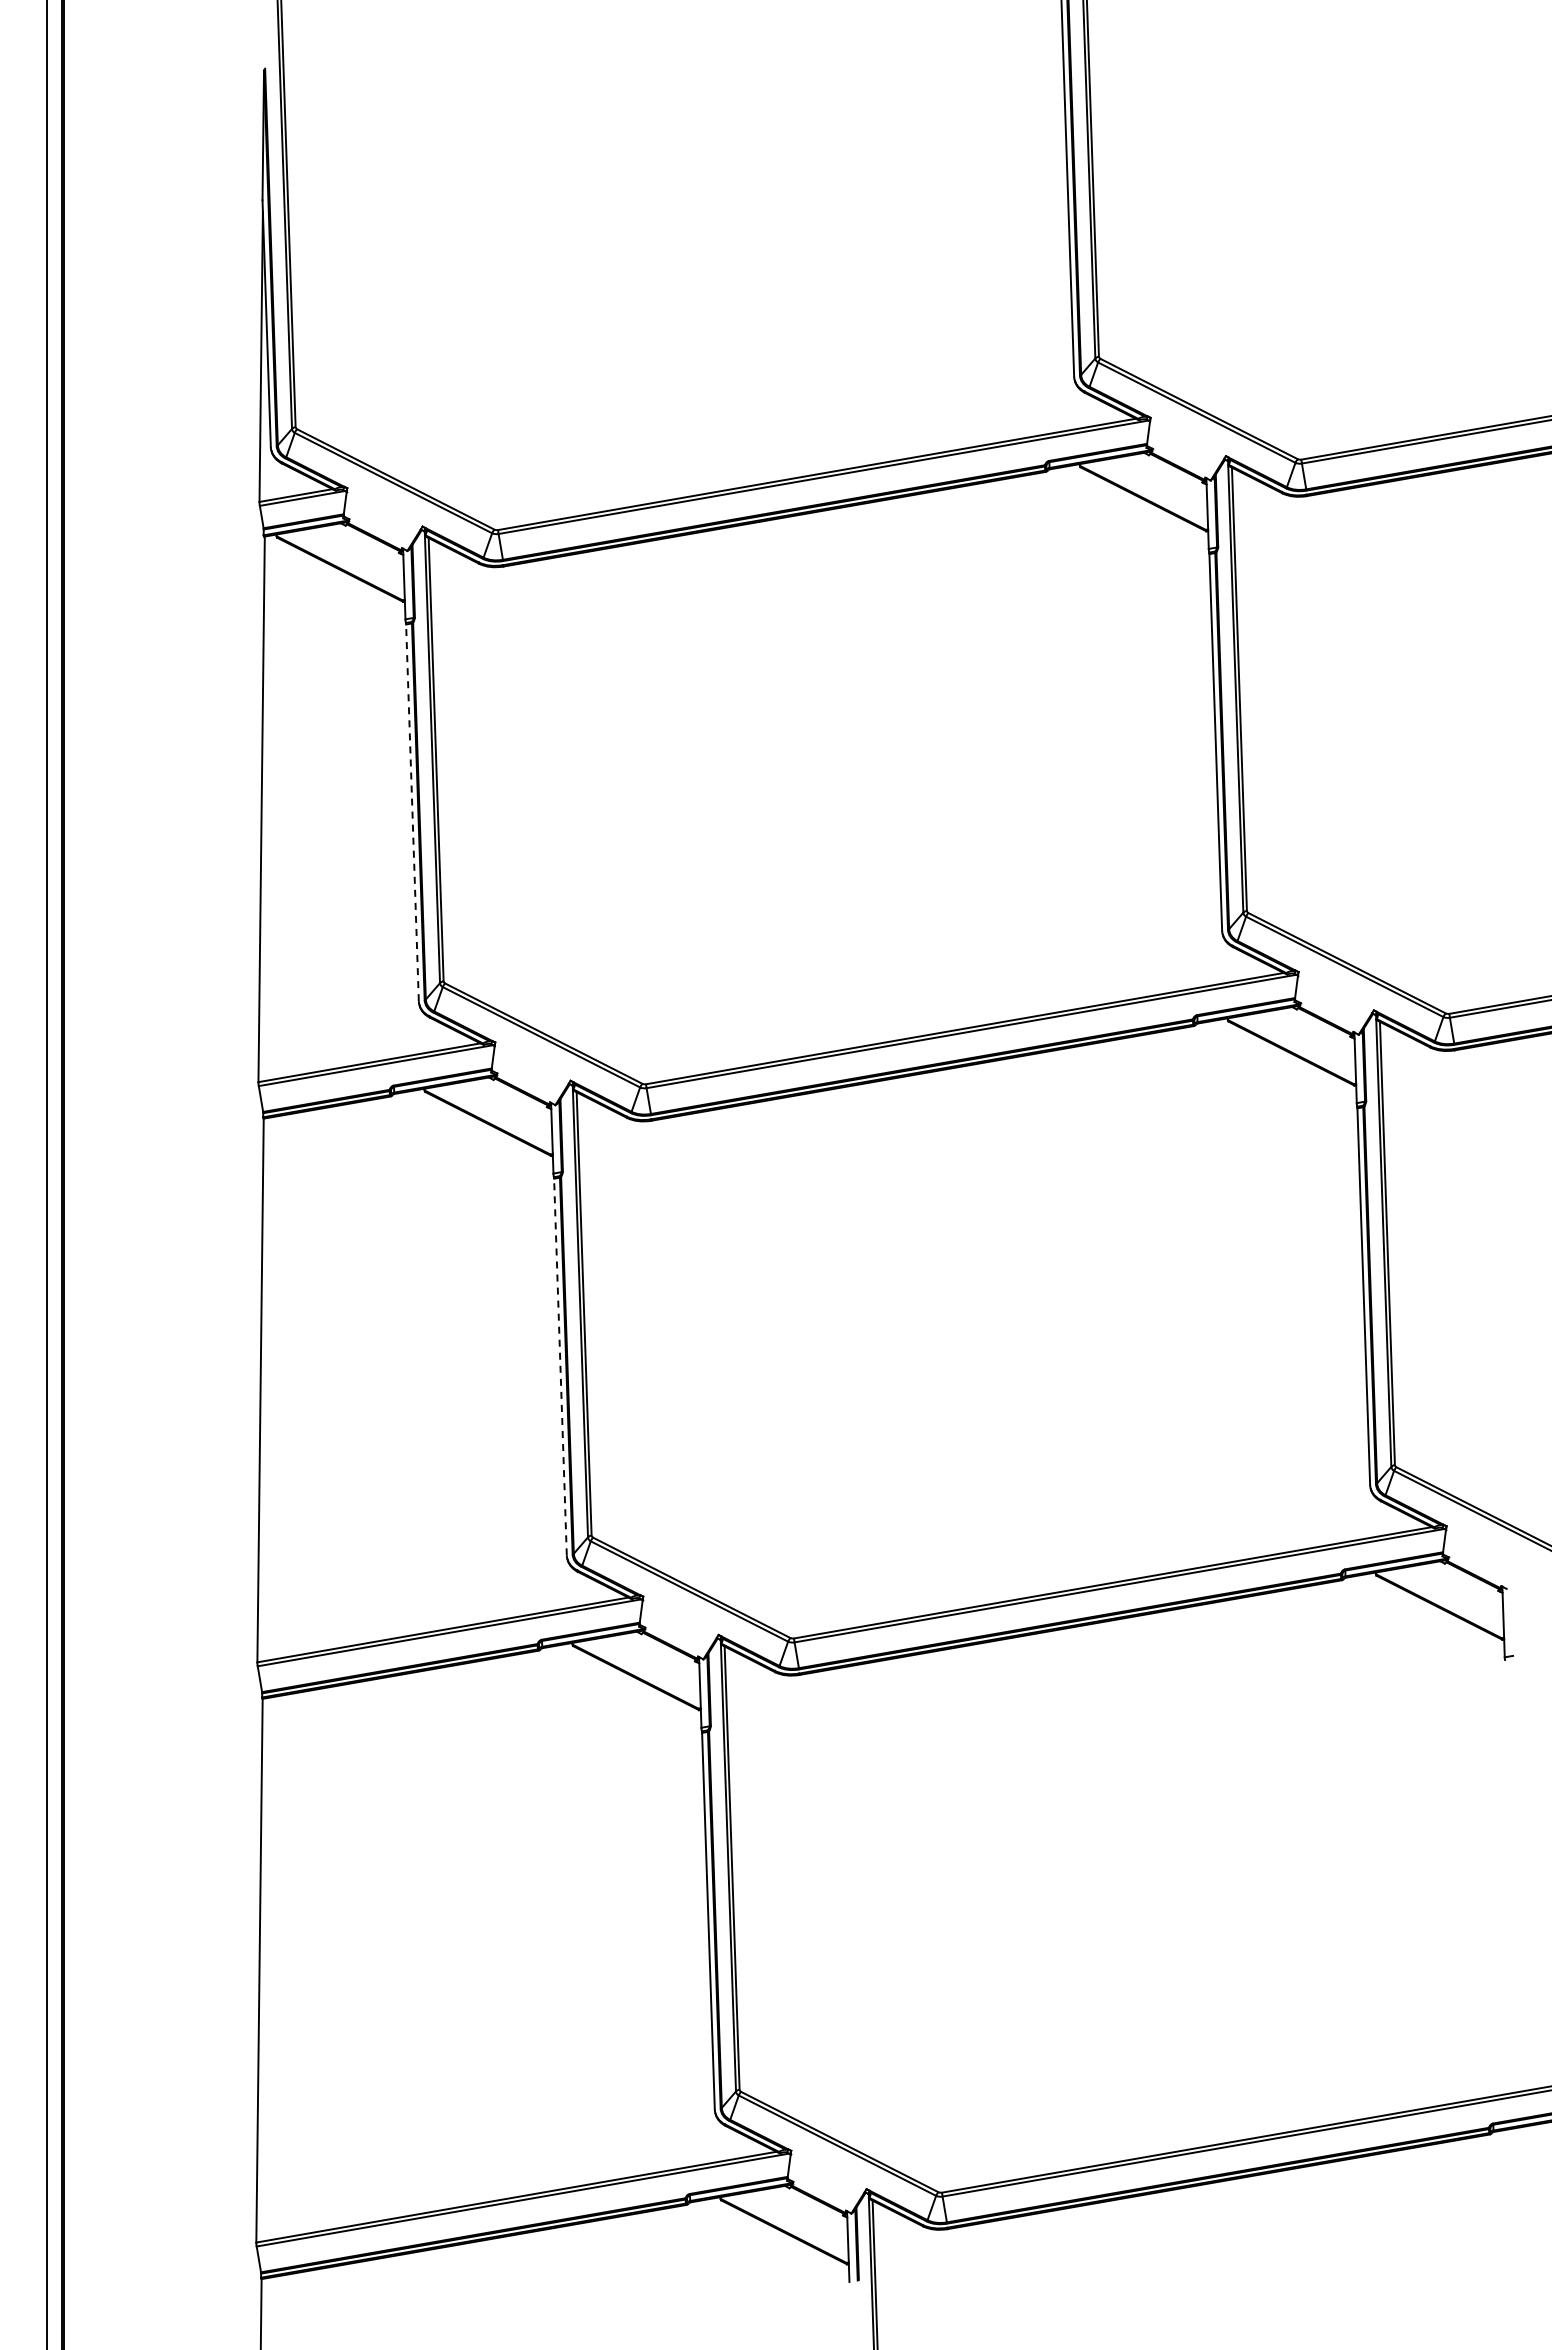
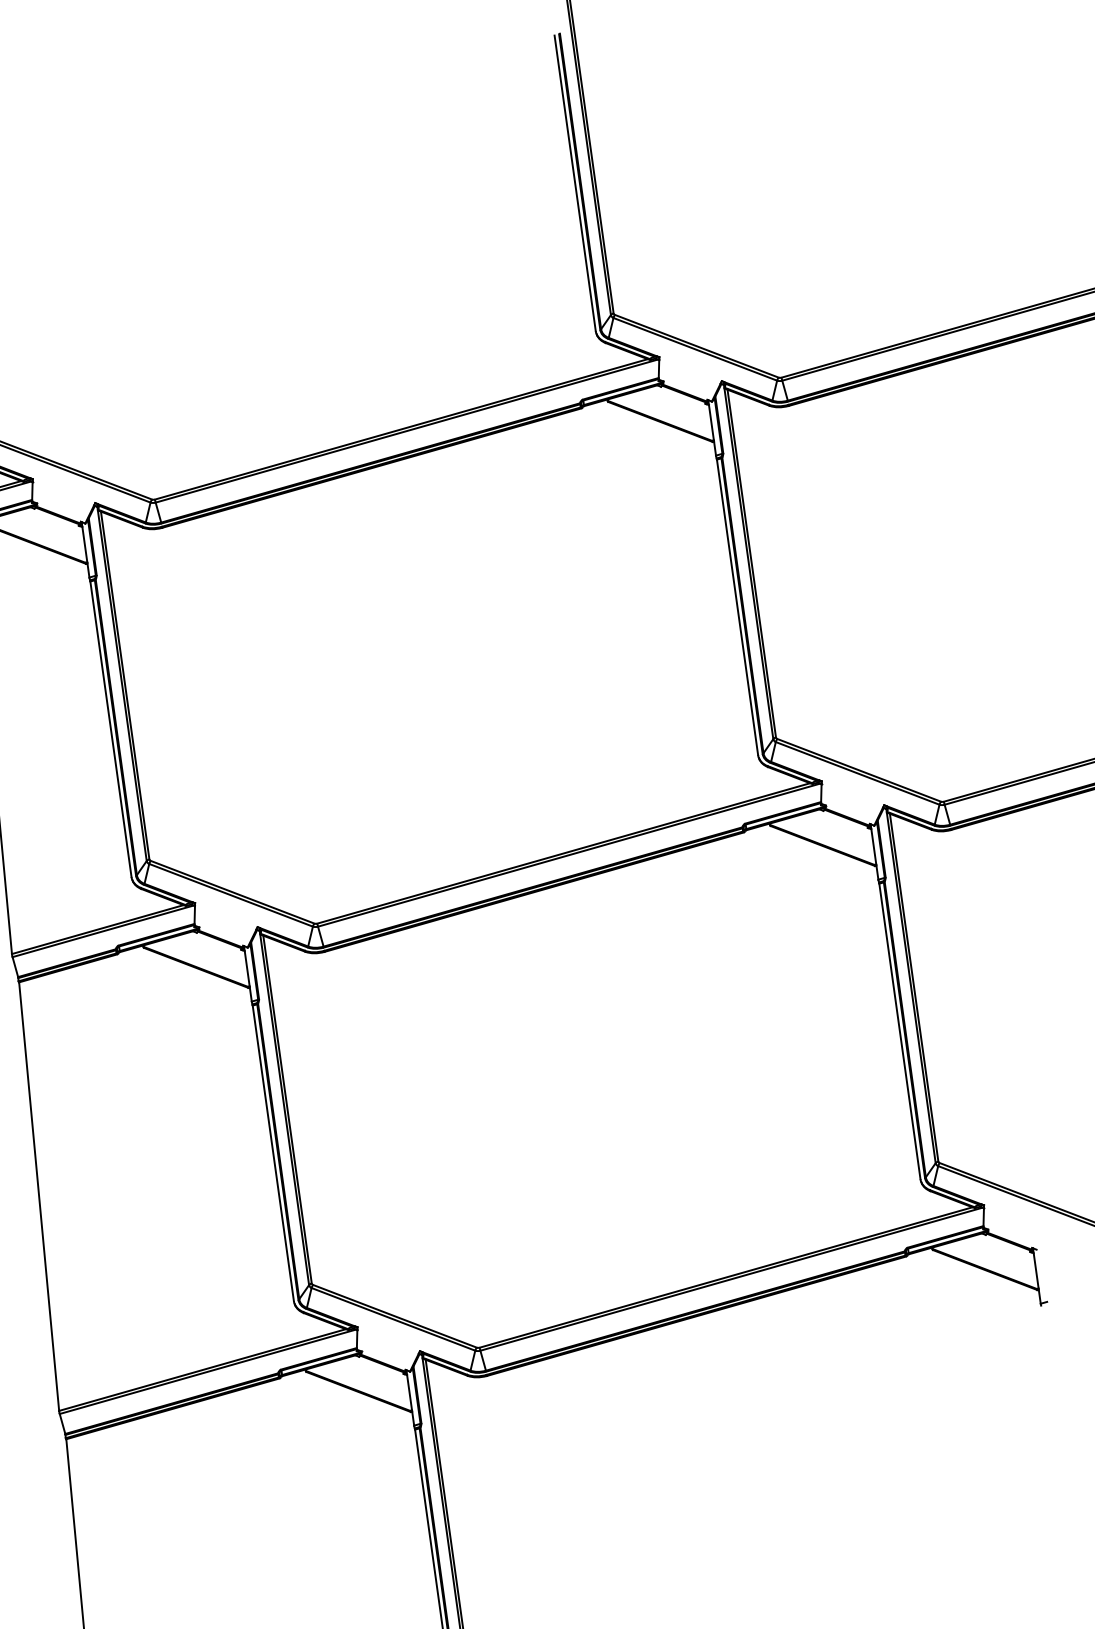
line: (412, 812) -> (110, 729), dashed -> solid
line: (560, 1366) -> (273, 1152), dashed -> solid

